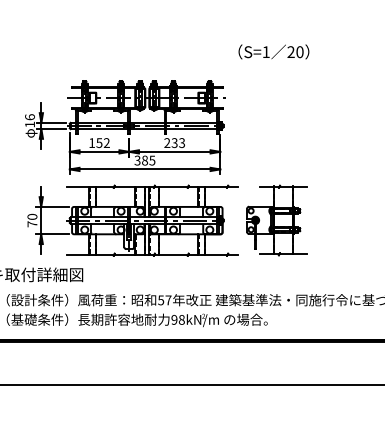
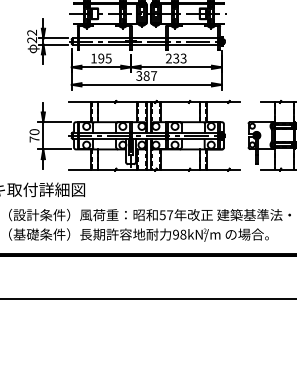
text: (29, 120) -> (31, 36), 16 -> 22
text: (102, 143) -> (104, 58), 152 -> 195
text: (152, 160) -> (154, 75), 385 -> 387

